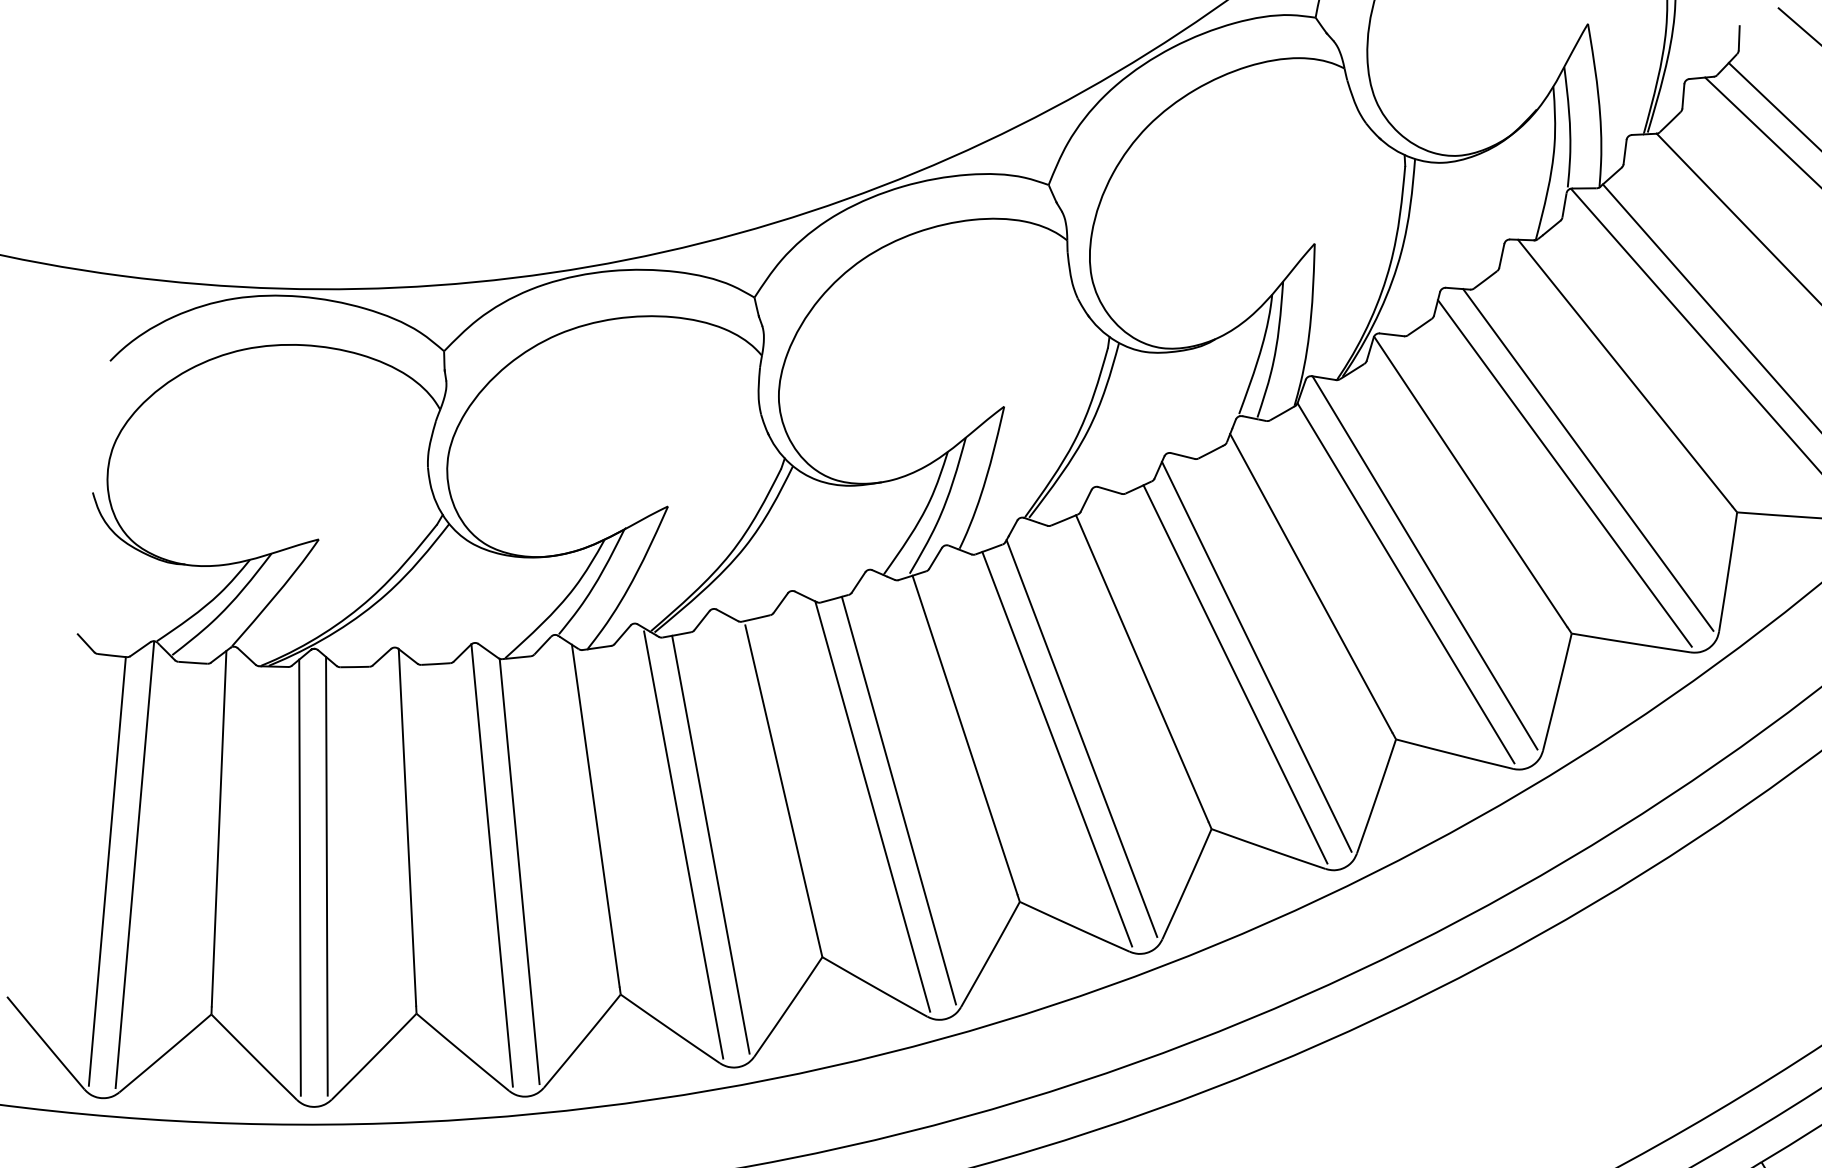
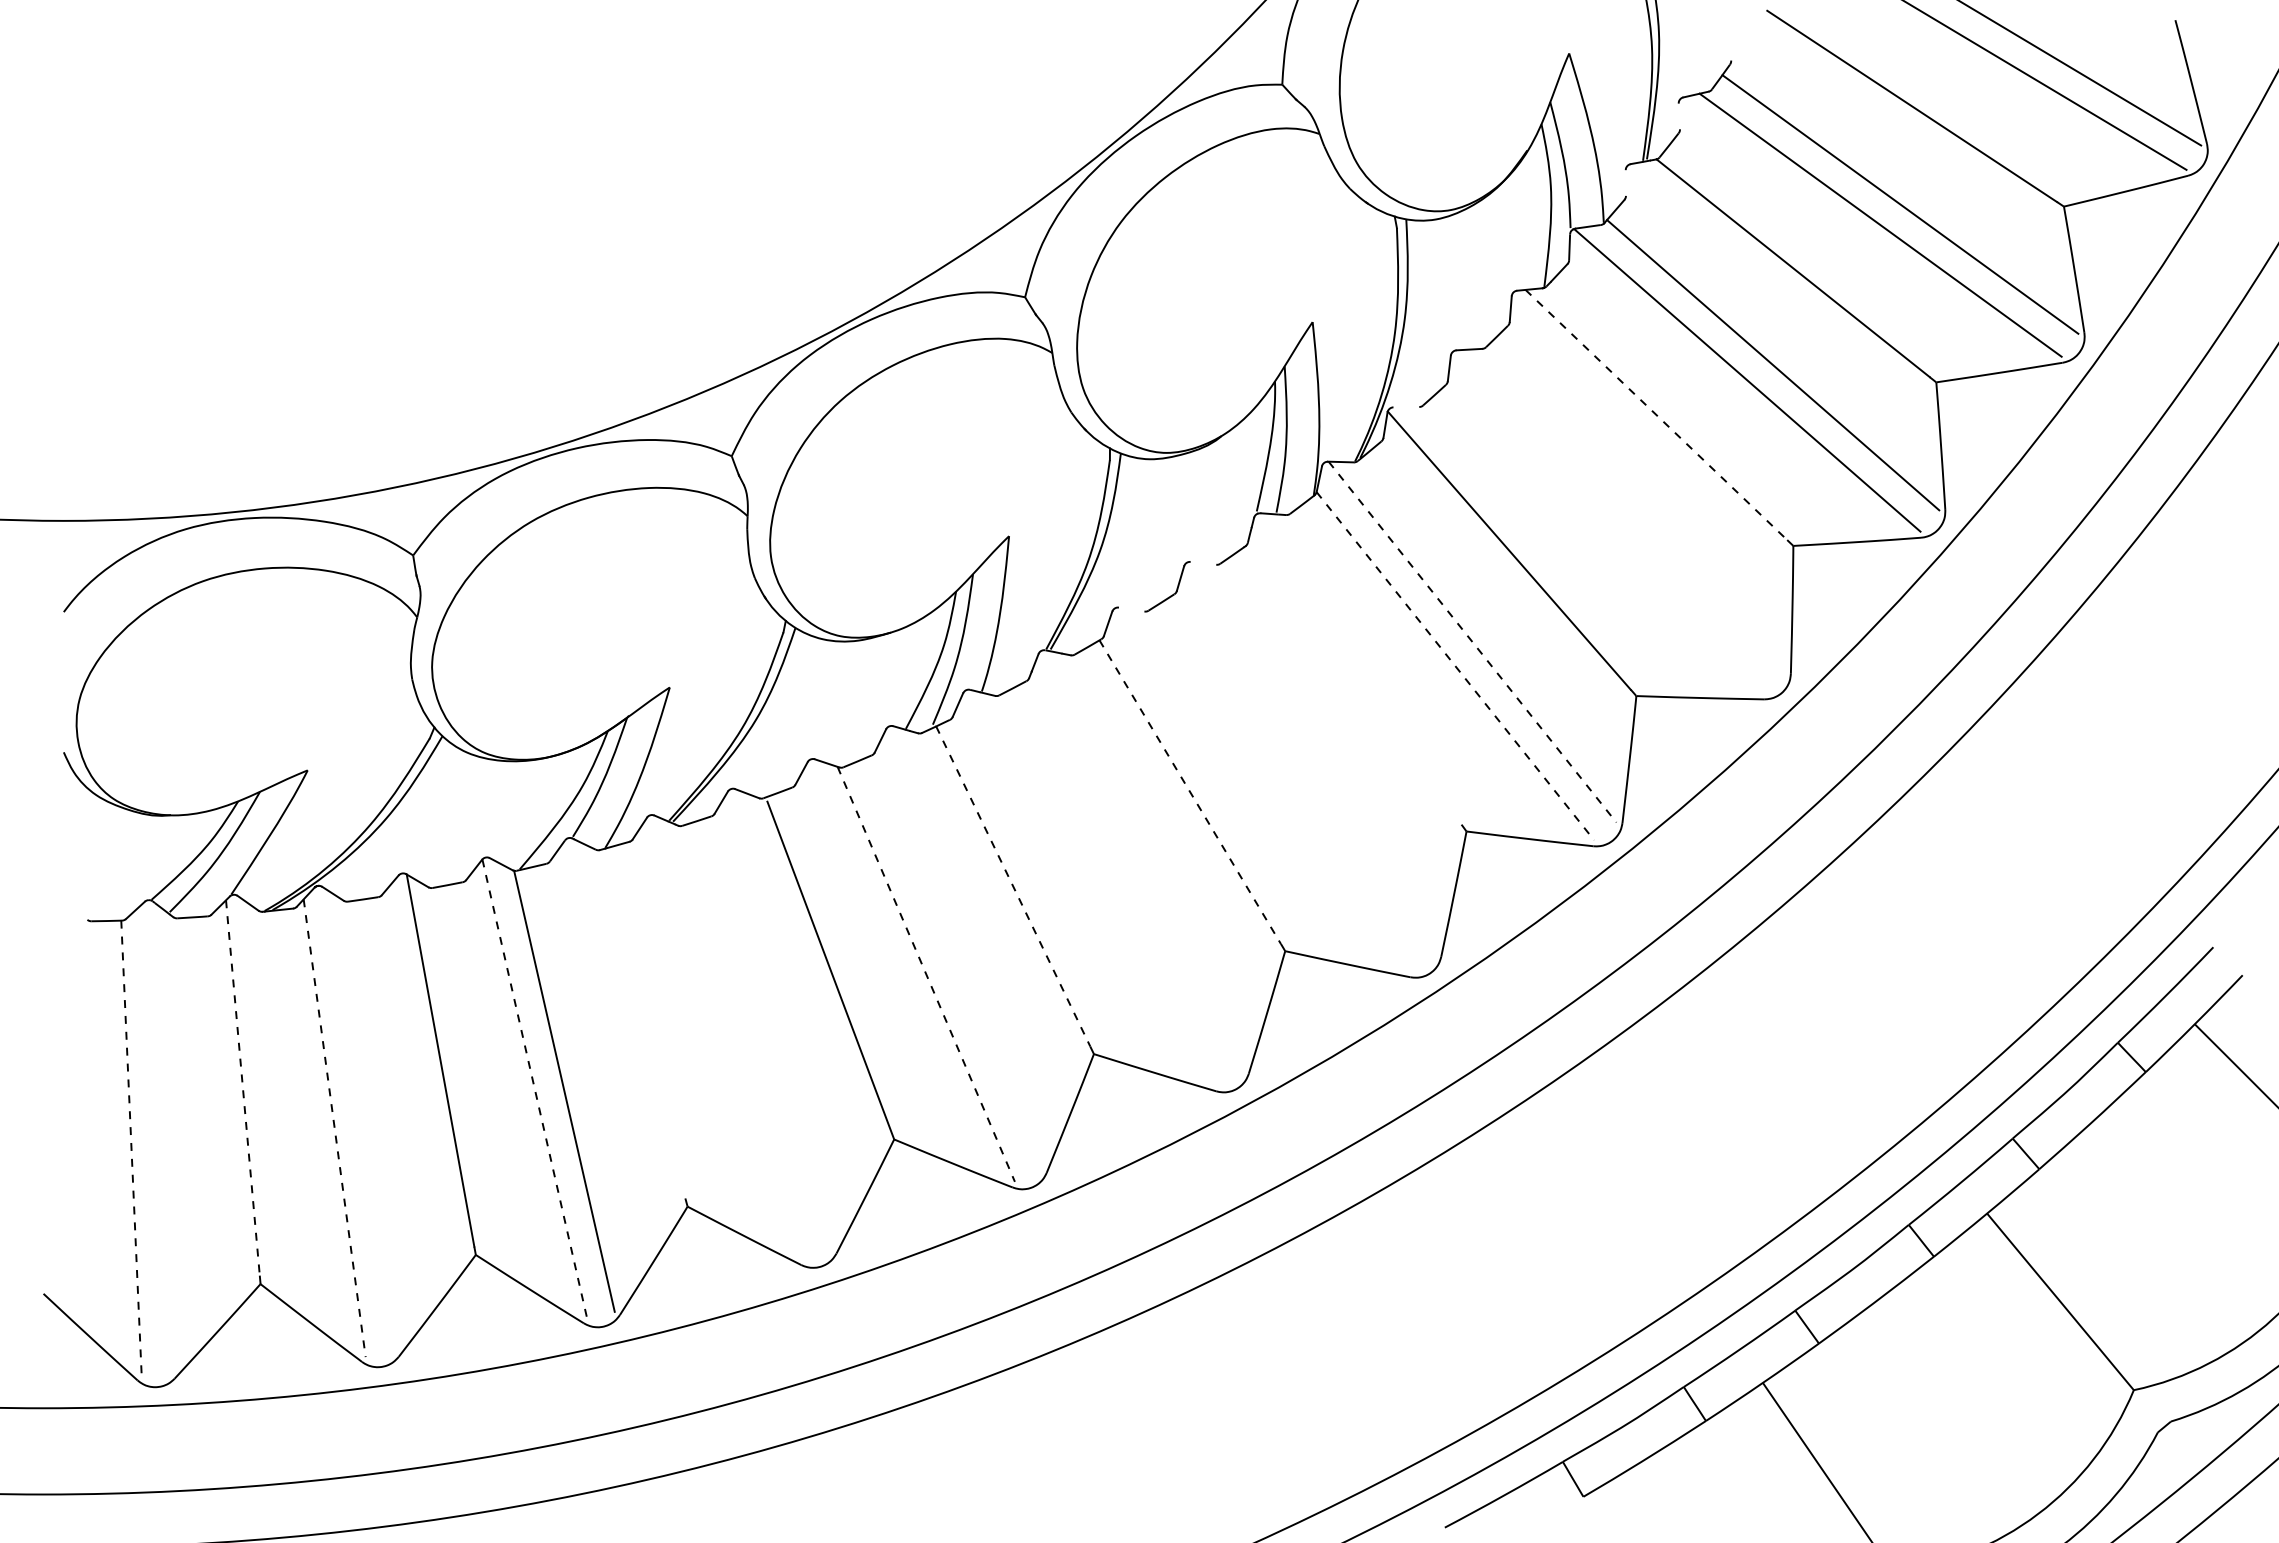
line: (1738, 37) -> (1729, 47), removed
line: (1683, 96) -> (1679, 116), removed
line: (1624, 151) -> (1625, 182), removed
line: (1392, 335) -> (1406, 407), removed
line: (1625, 372) -> (1656, 414), solid -> dashed
line: (1182, 455) -> (1203, 562), removed
line: (1588, 459) -> (1629, 511), removed
line: (1564, 473) -> (1606, 528), removed
line: (1109, 490) -> (1131, 609), removed
line: (1424, 563) -> (1472, 642), solid -> dashed
line: (1310, 582) -> (1355, 678), removed
line: (1406, 583) -> (1455, 666), solid -> dashed
line: (86, 643) -> (77, 911), removed
line: (1256, 656) -> (1308, 763), removed
line: (1142, 668) -> (1190, 792), solid -> dashed
line: (1235, 674) -> (1288, 785), removed
line: (965, 735) -> (1013, 886), solid -> dashed
line: (1081, 739) -> (1136, 874), removed
line: (1057, 749) -> (1112, 888), removed
line: (898, 800) -> (952, 964), removed
line: (872, 806) -> (926, 974), solid -> dashed
line: (595, 815) -> (636, 1022), removed
line: (218, 829) -> (242, 1088), solid -> dashed
line: (683, 844) -> (732, 1040), removed
line: (710, 844) -> (761, 1036), removed
line: (134, 864) -> (159, 1137), removed
line: (491, 866) -> (534, 1089), solid -> dashed
line: (107, 871) -> (131, 1148), solid -> dashed
line: (326, 875) -> (362, 1122), removed
line: (299, 877) -> (334, 1128), solid -> dashed

